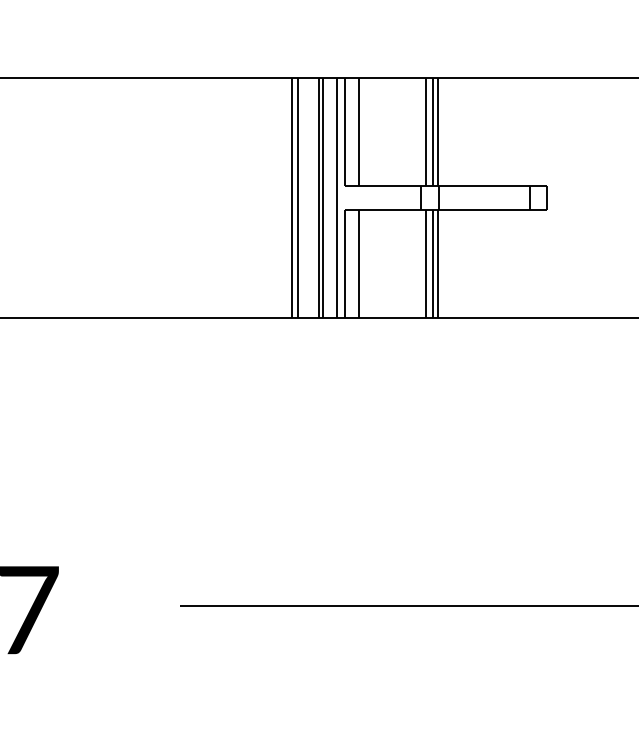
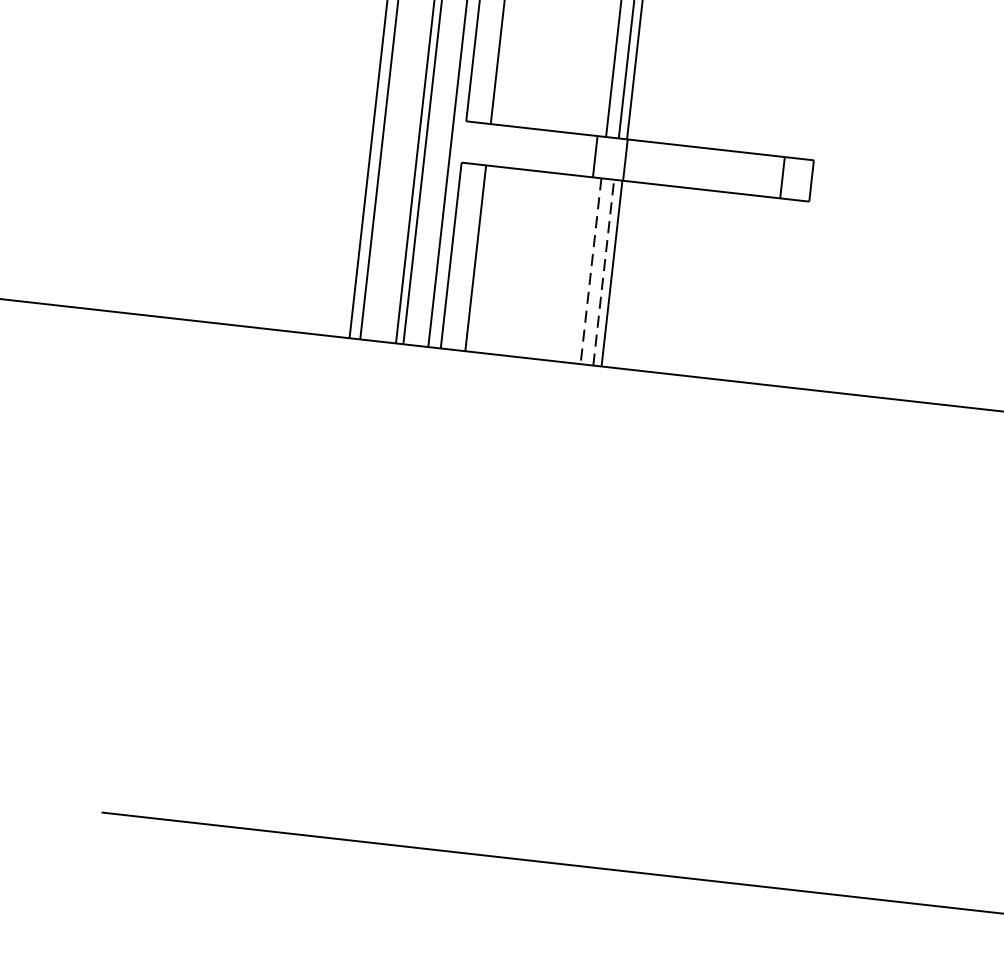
line: (433, 263) -> (604, 271), solid -> dashed
line: (426, 264) -> (591, 272), solid -> dashed

